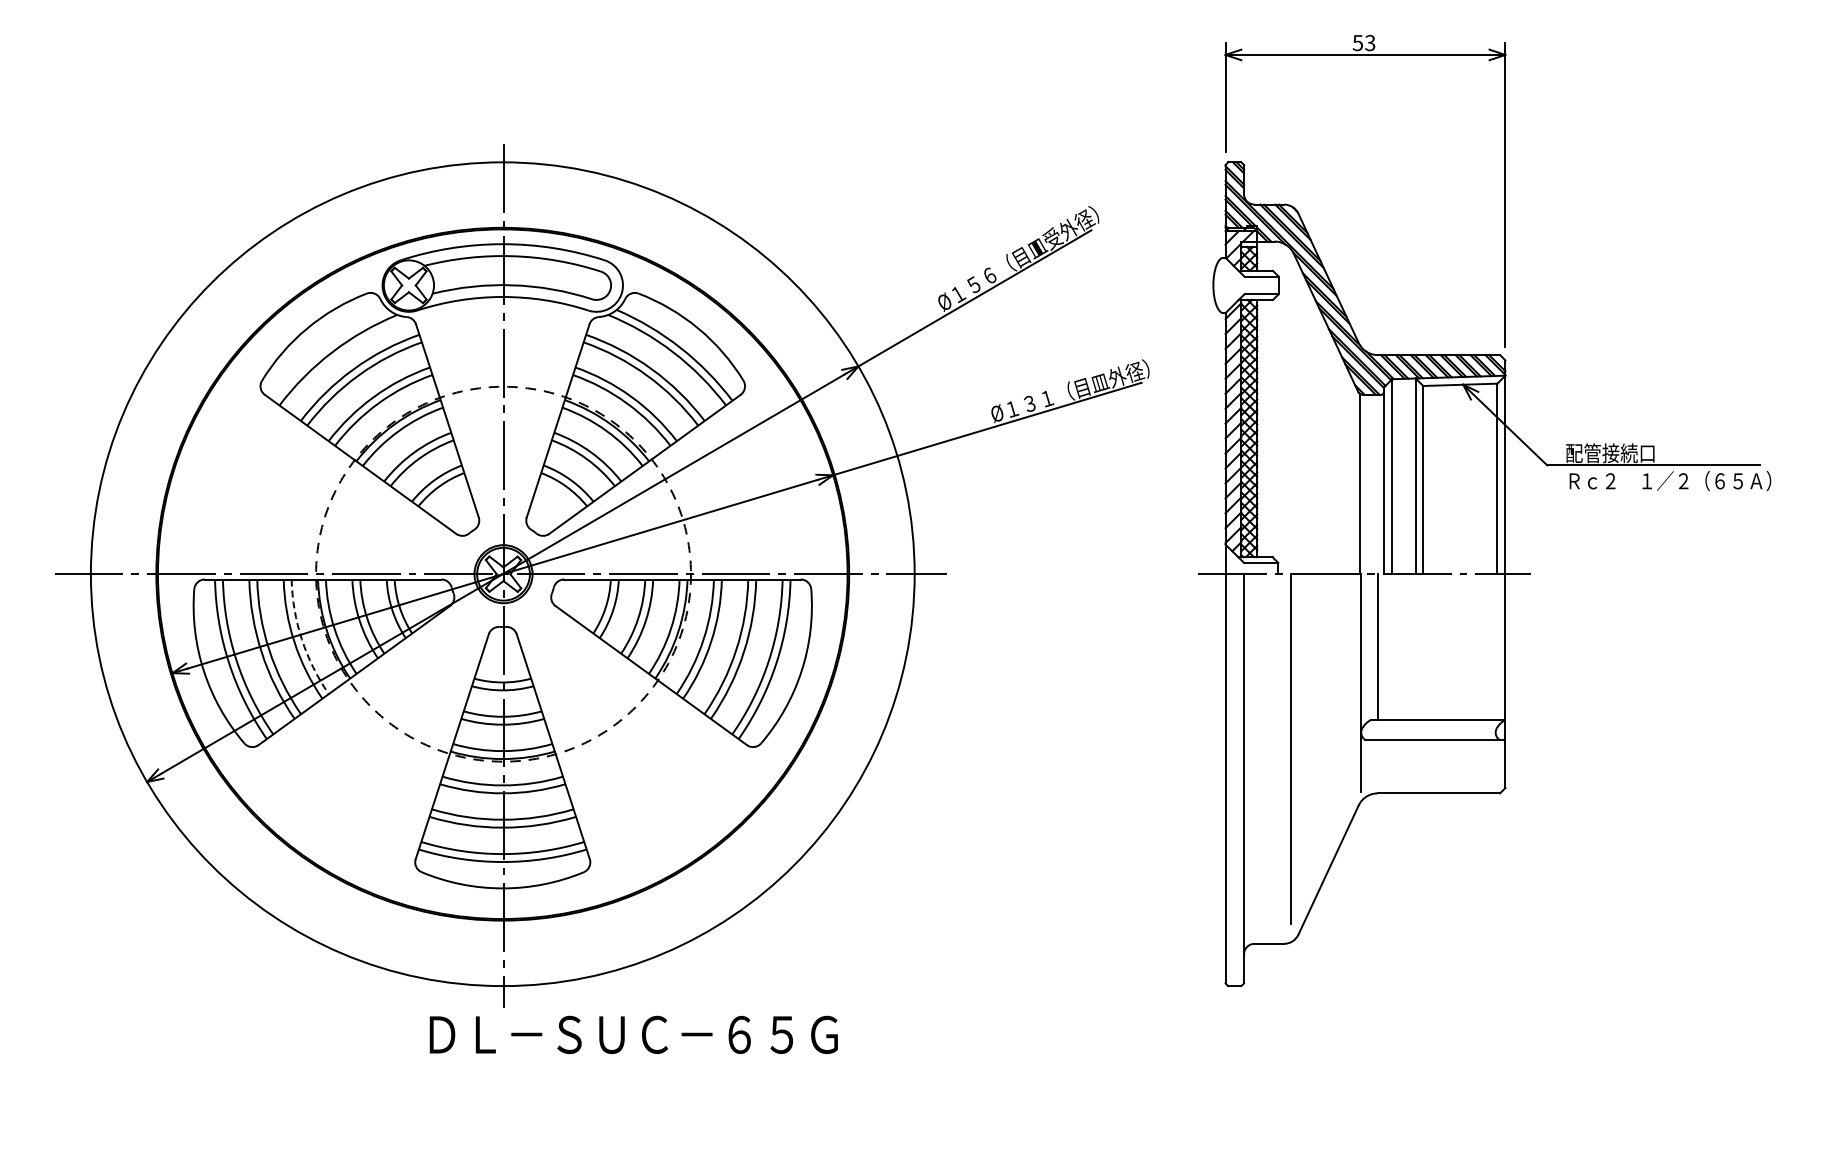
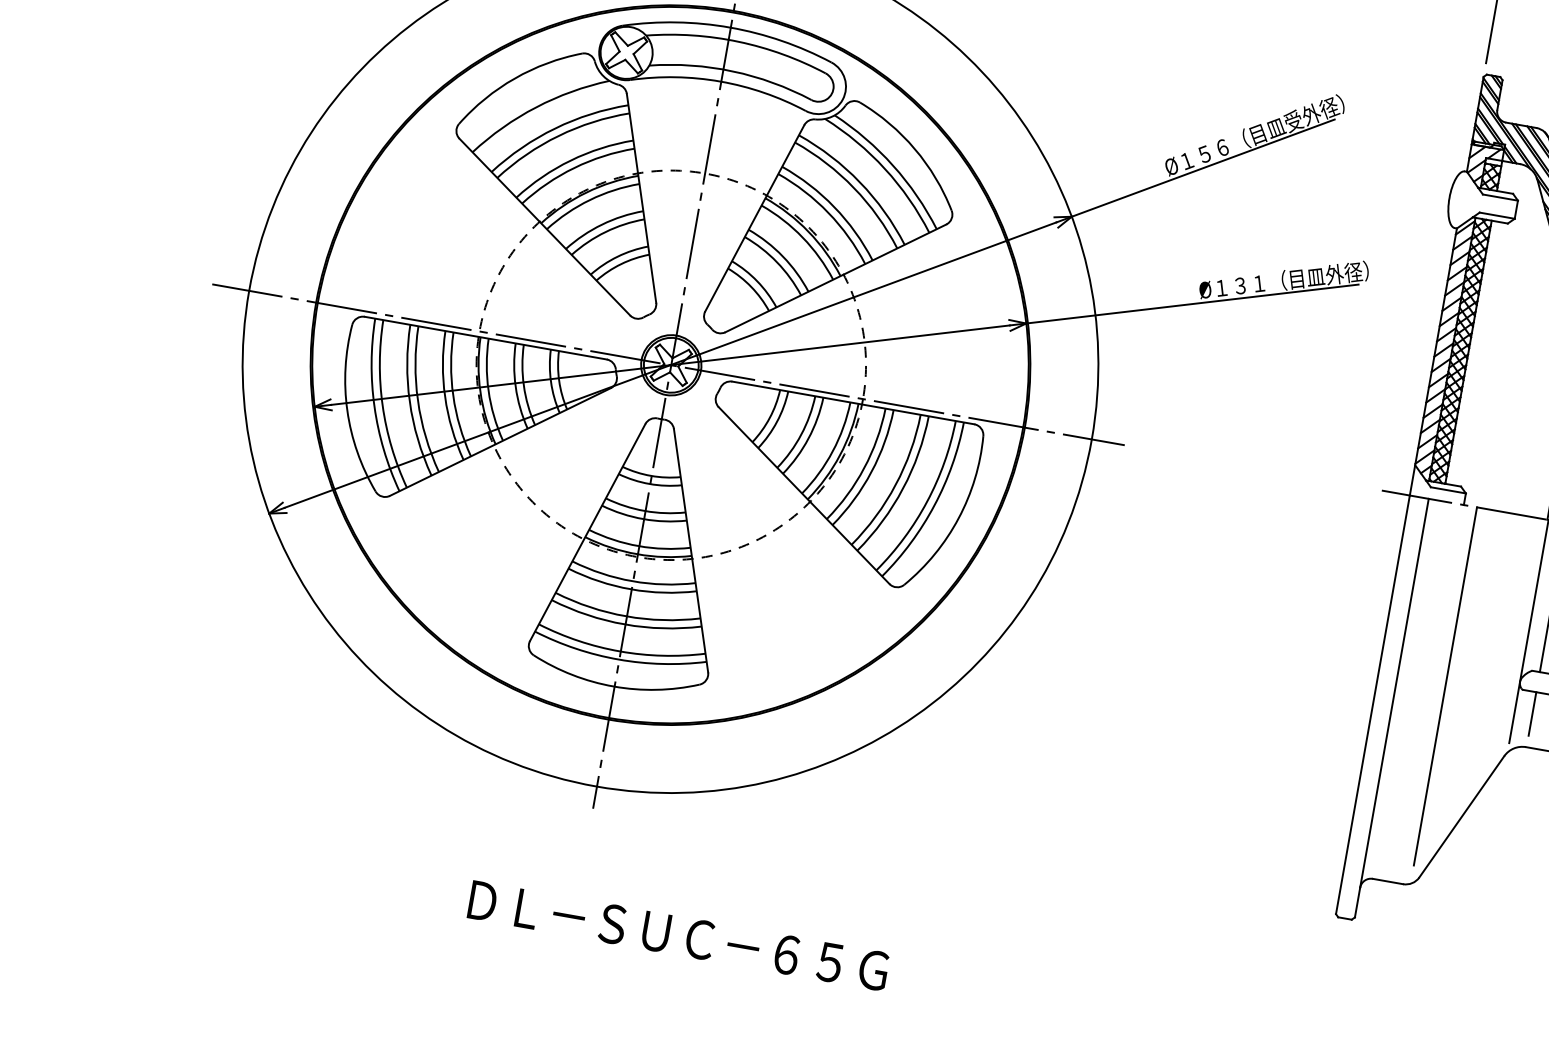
arc: (301, 639) -> (452, 395), dashed -> solid
line: (1378, 760) -> (1532, 713), added
text: (633, 1034) -> (678, 935), moved

